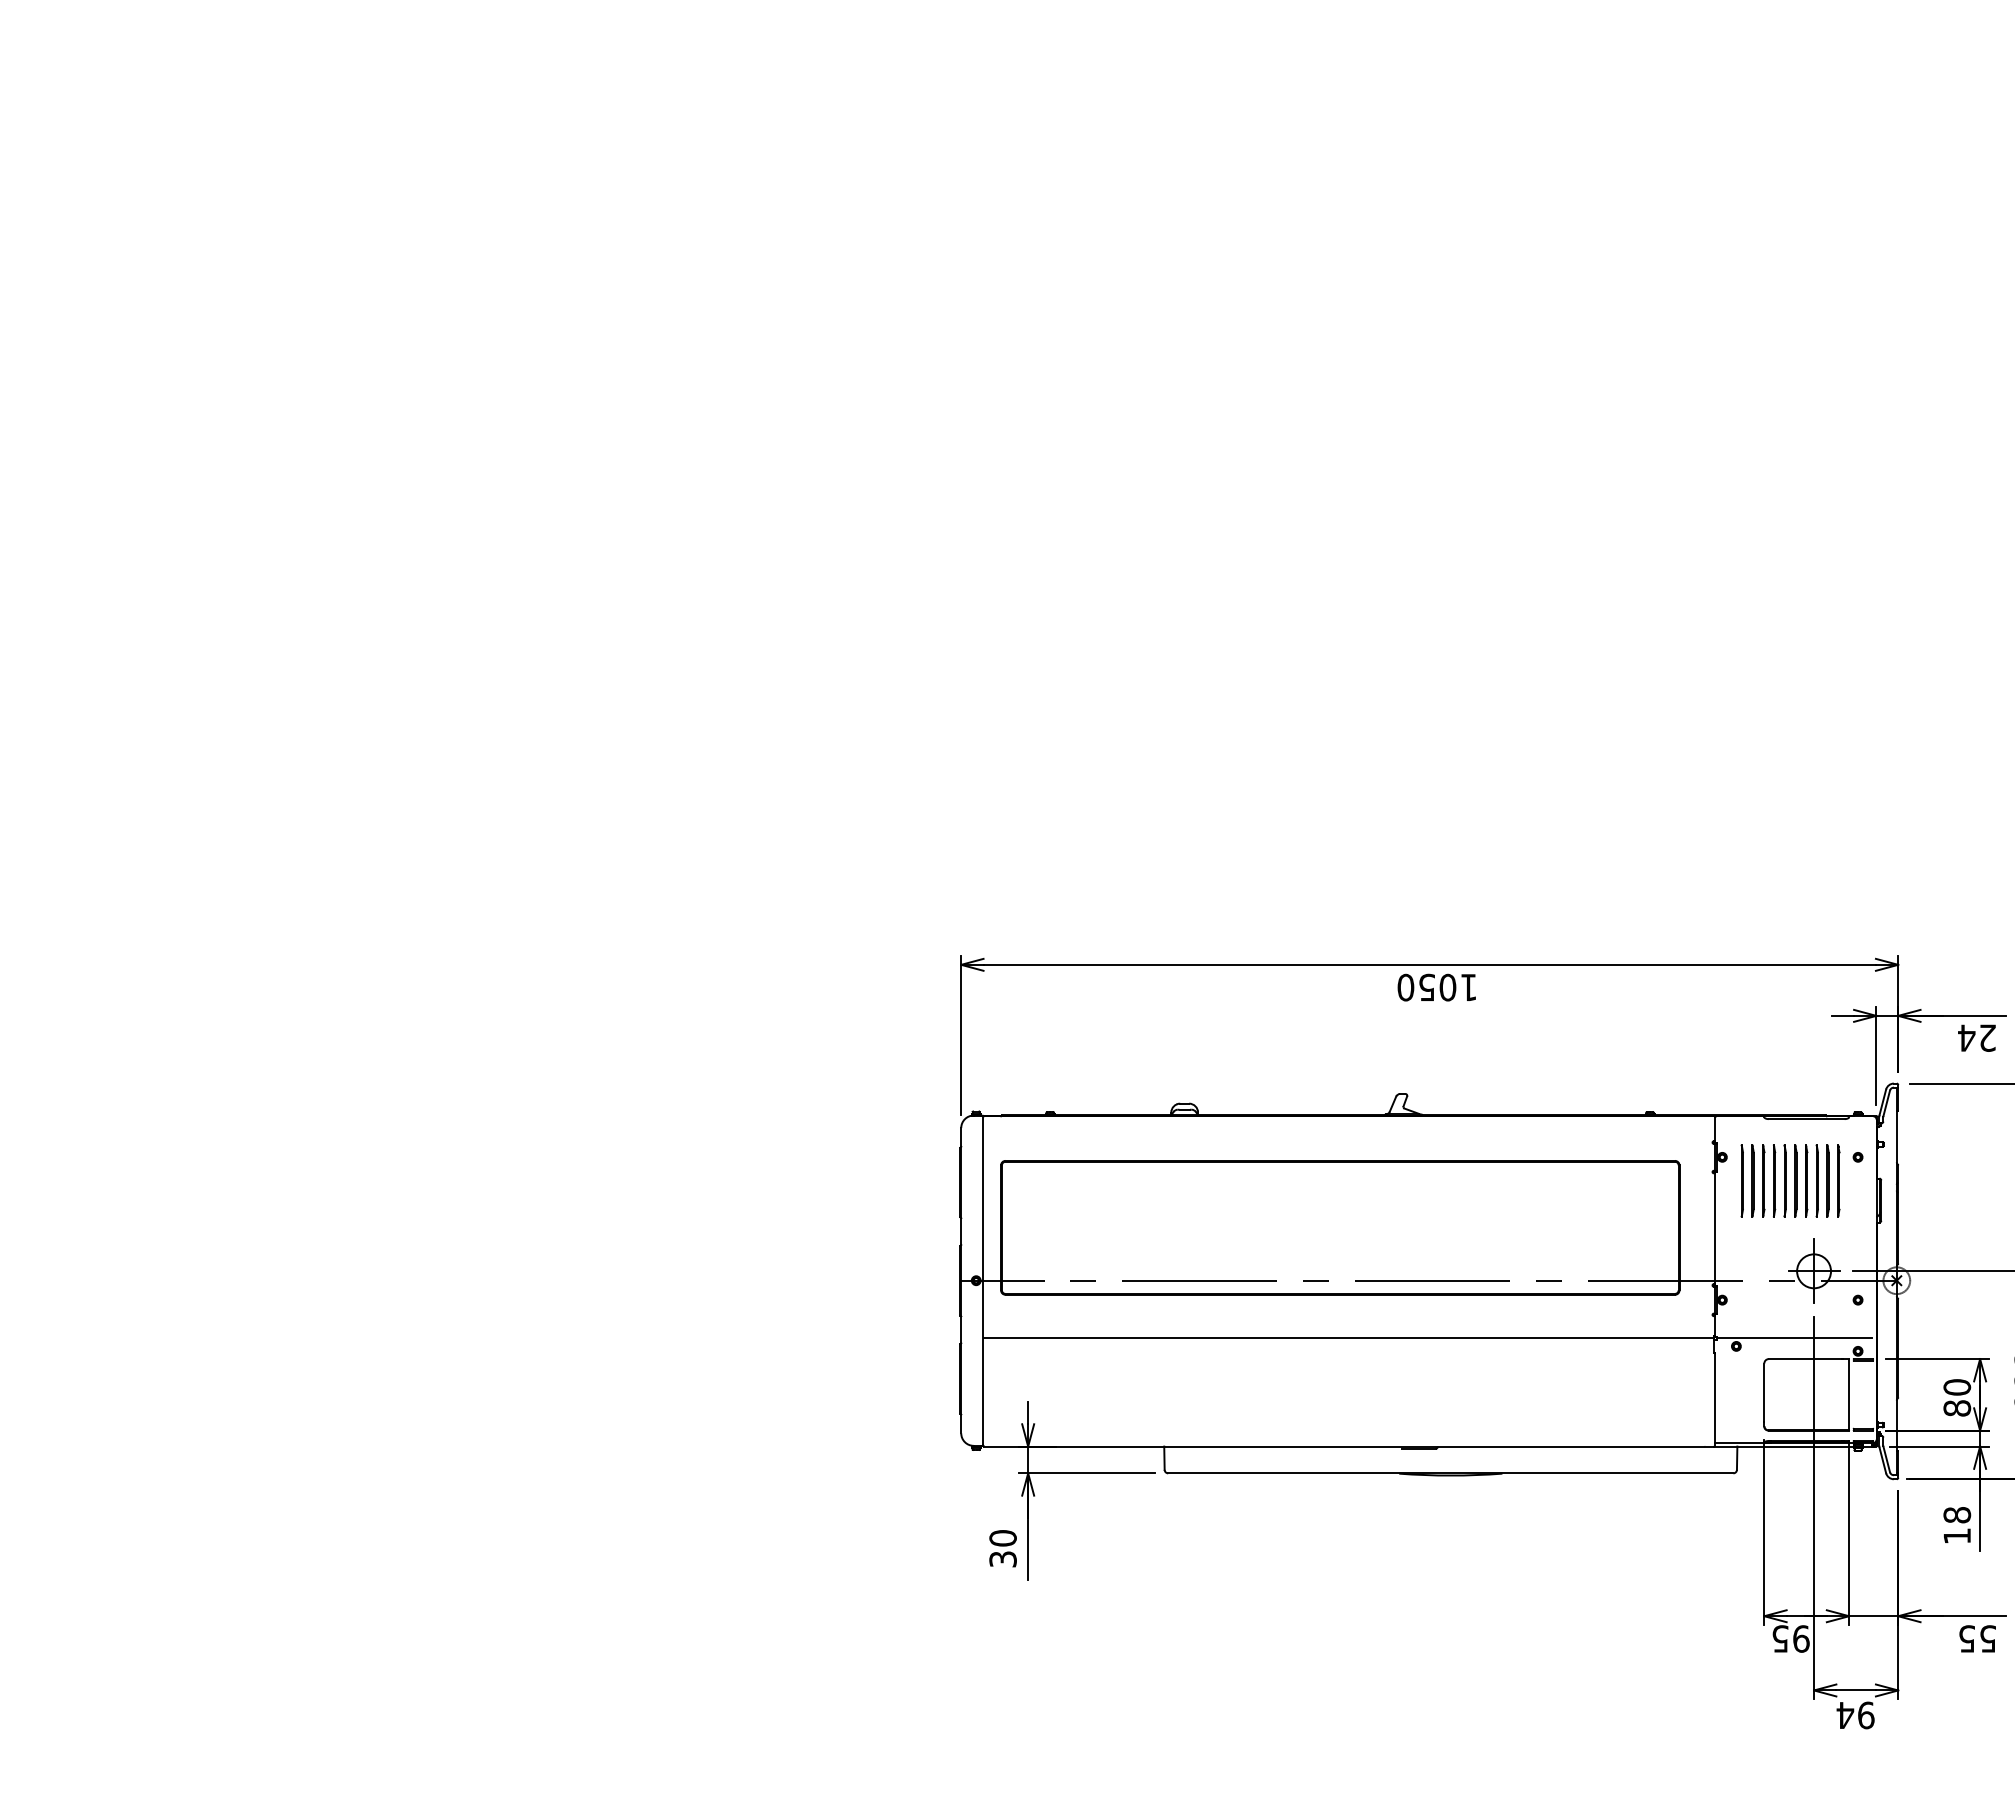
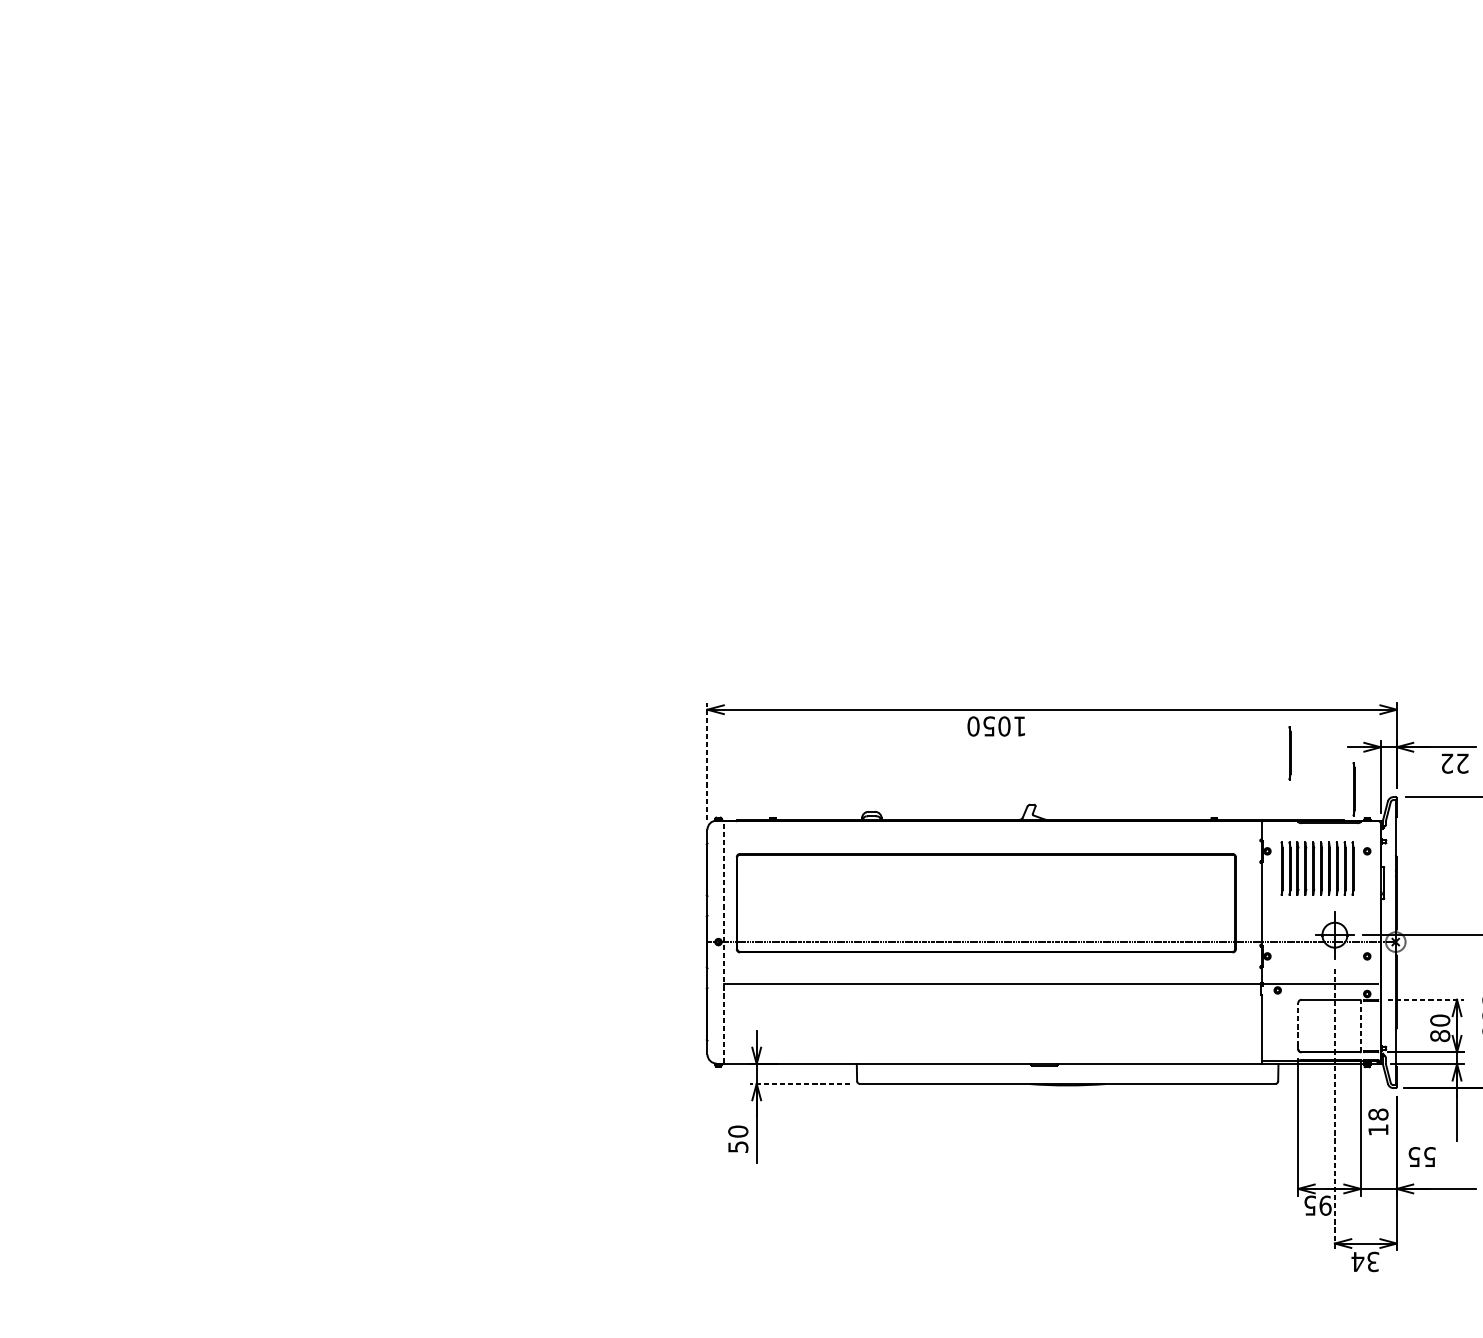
text: (1436, 987) -> (996, 726), moved
line: (1752, 1023) -> (1289, 752), added
line: (961, 1034) -> (707, 760), solid -> dashed
text: (1966, 1037) -> (1447, 763), 24 -> 22
line: (1839, 1072) -> (1353, 788), added
line: (983, 1280) -> (723, 941), solid -> dashed
line: (1938, 1359) -> (1426, 1000), solid -> dashed
line: (1764, 1392) -> (1298, 1024), solid -> dashed
line: (1849, 1394) -> (1360, 1025), solid -> dashed
line: (1087, 1473) -> (800, 1083), solid -> dashed
line: (1814, 1508) -> (1335, 1109), solid -> dashed
text: (1957, 1524) -> (1378, 1121), moved
text: (1002, 1558) -> (737, 1146), 30 -> 50
text: (1977, 1638) -> (1422, 1156), moved
text: (1866, 1715) -> (1373, 1261), 94 -> 34

